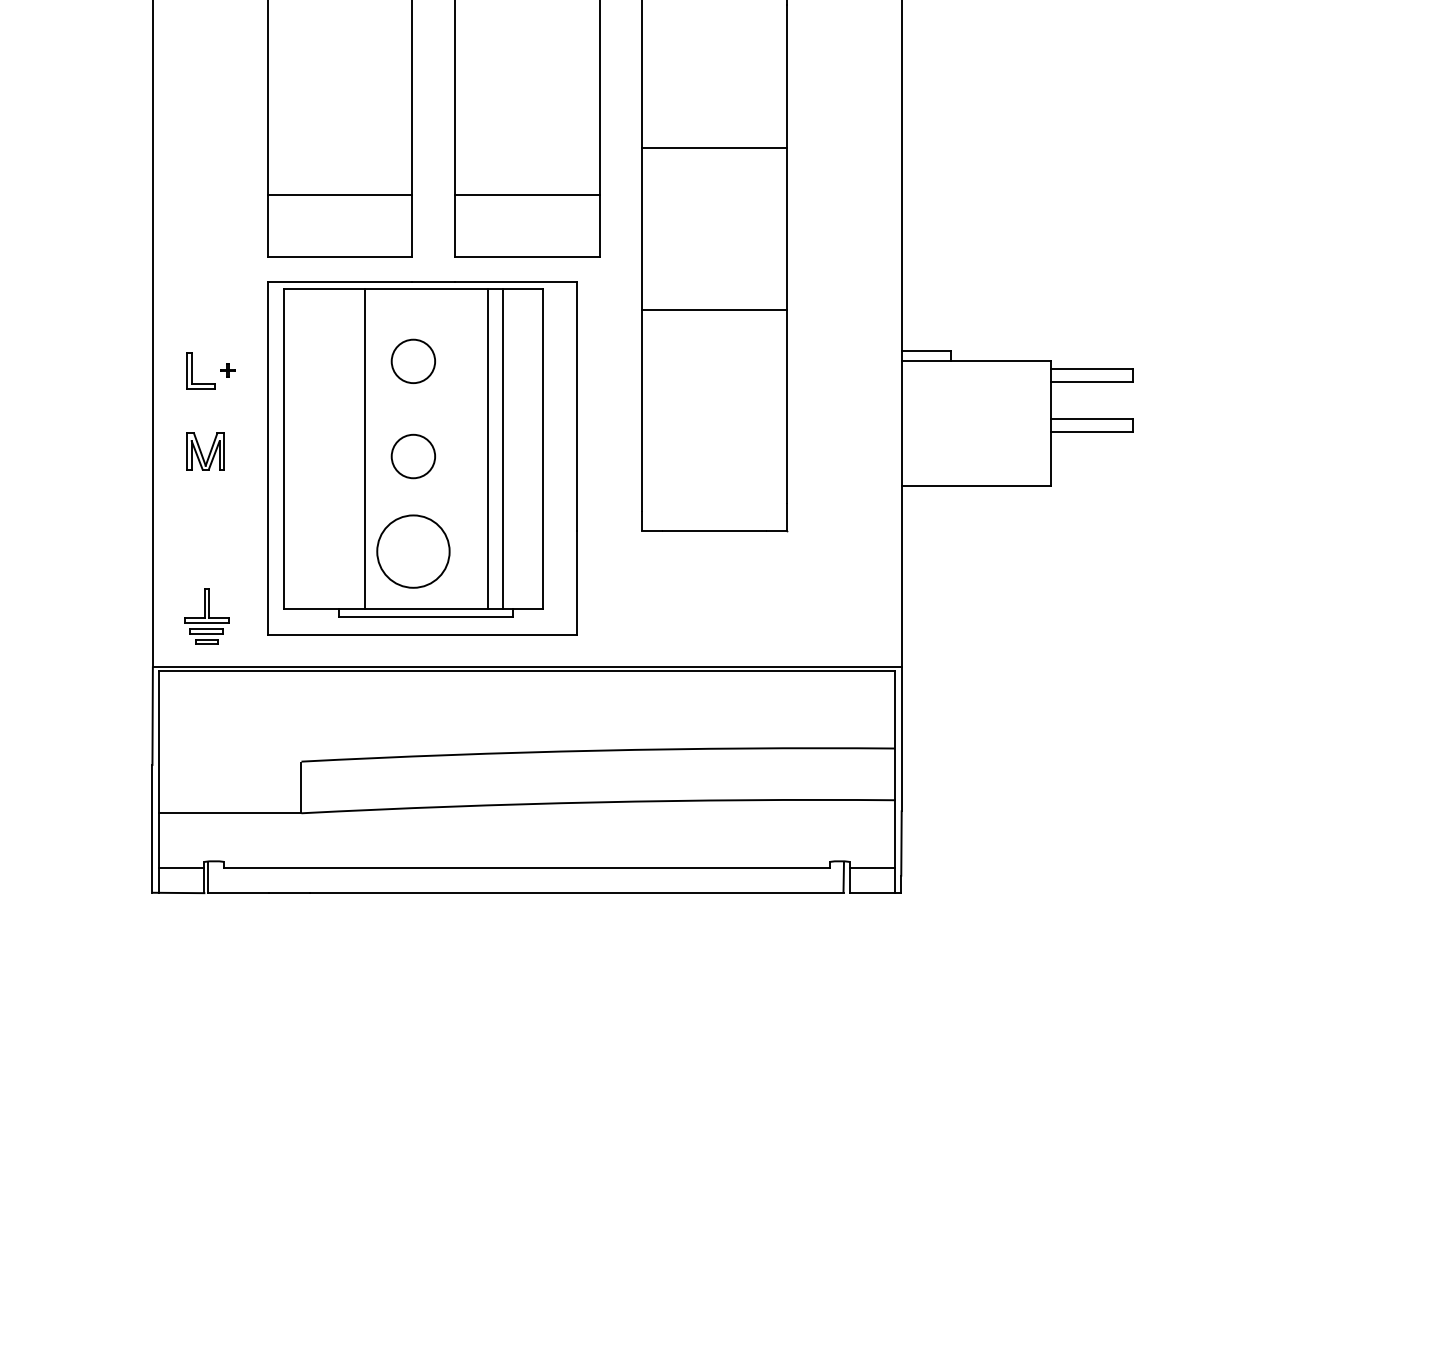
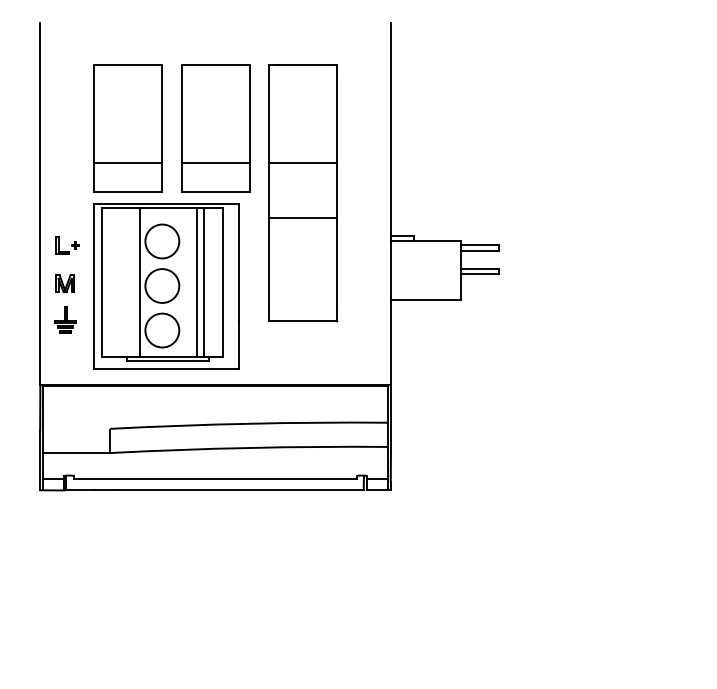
line: (714, 147) -> (303, 163), moved
circle: (413, 361) -> (162, 241), size x1.67
circle: (413, 455) -> (162, 285), size x1.67
part: (206, 615) -> (65, 319), moved

